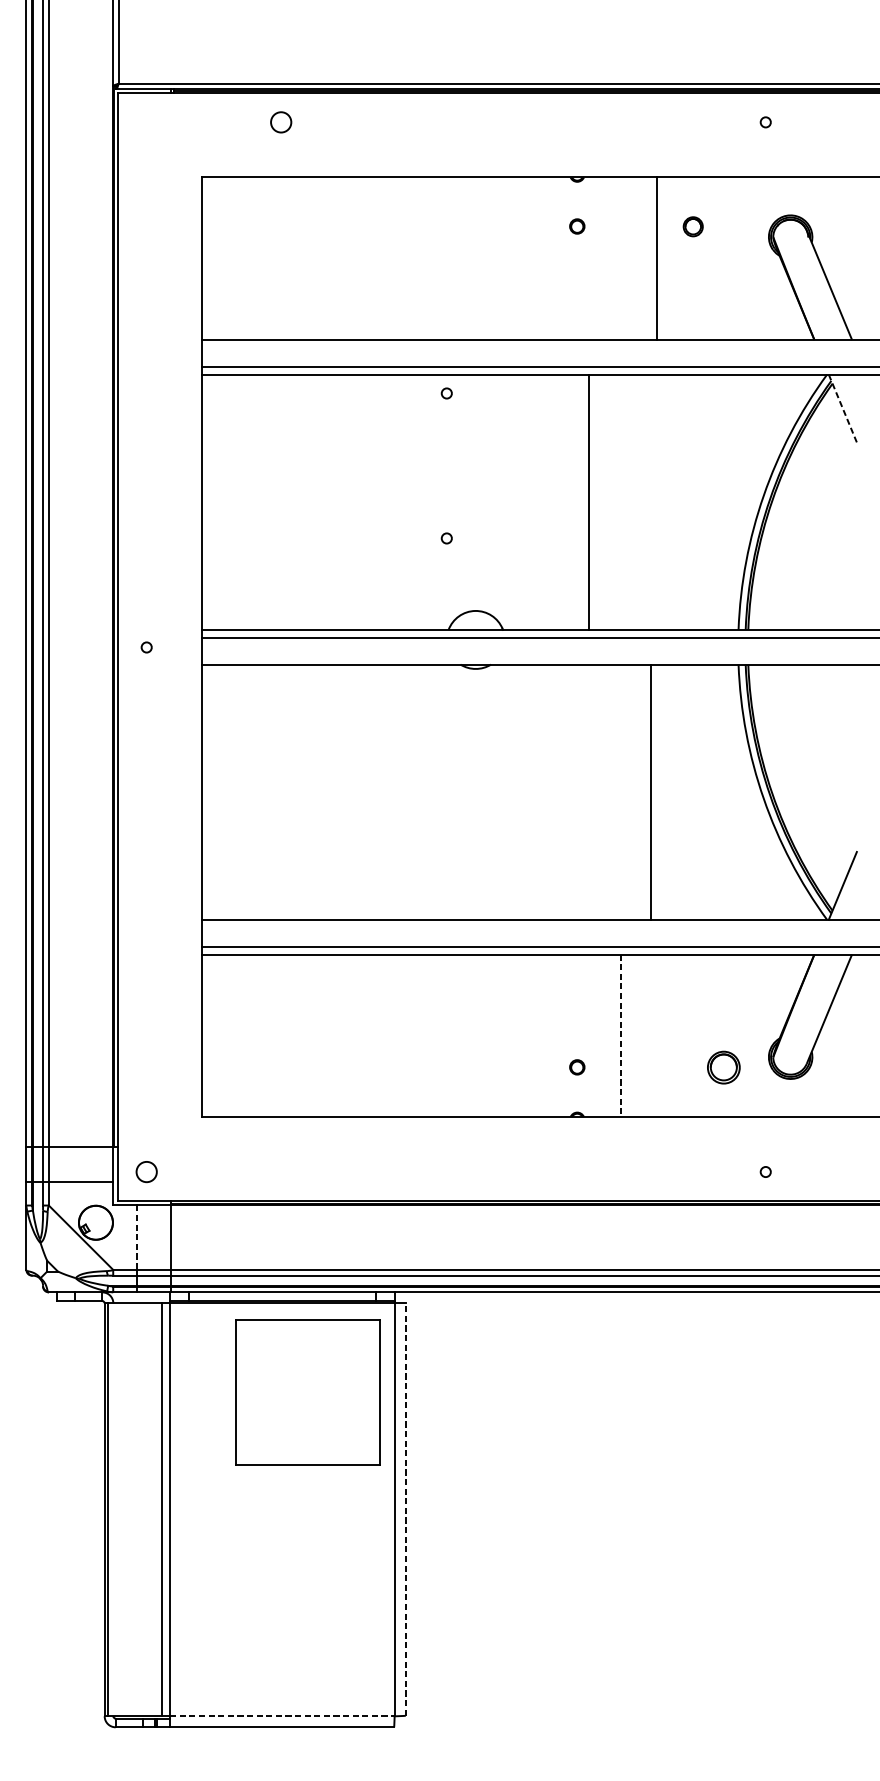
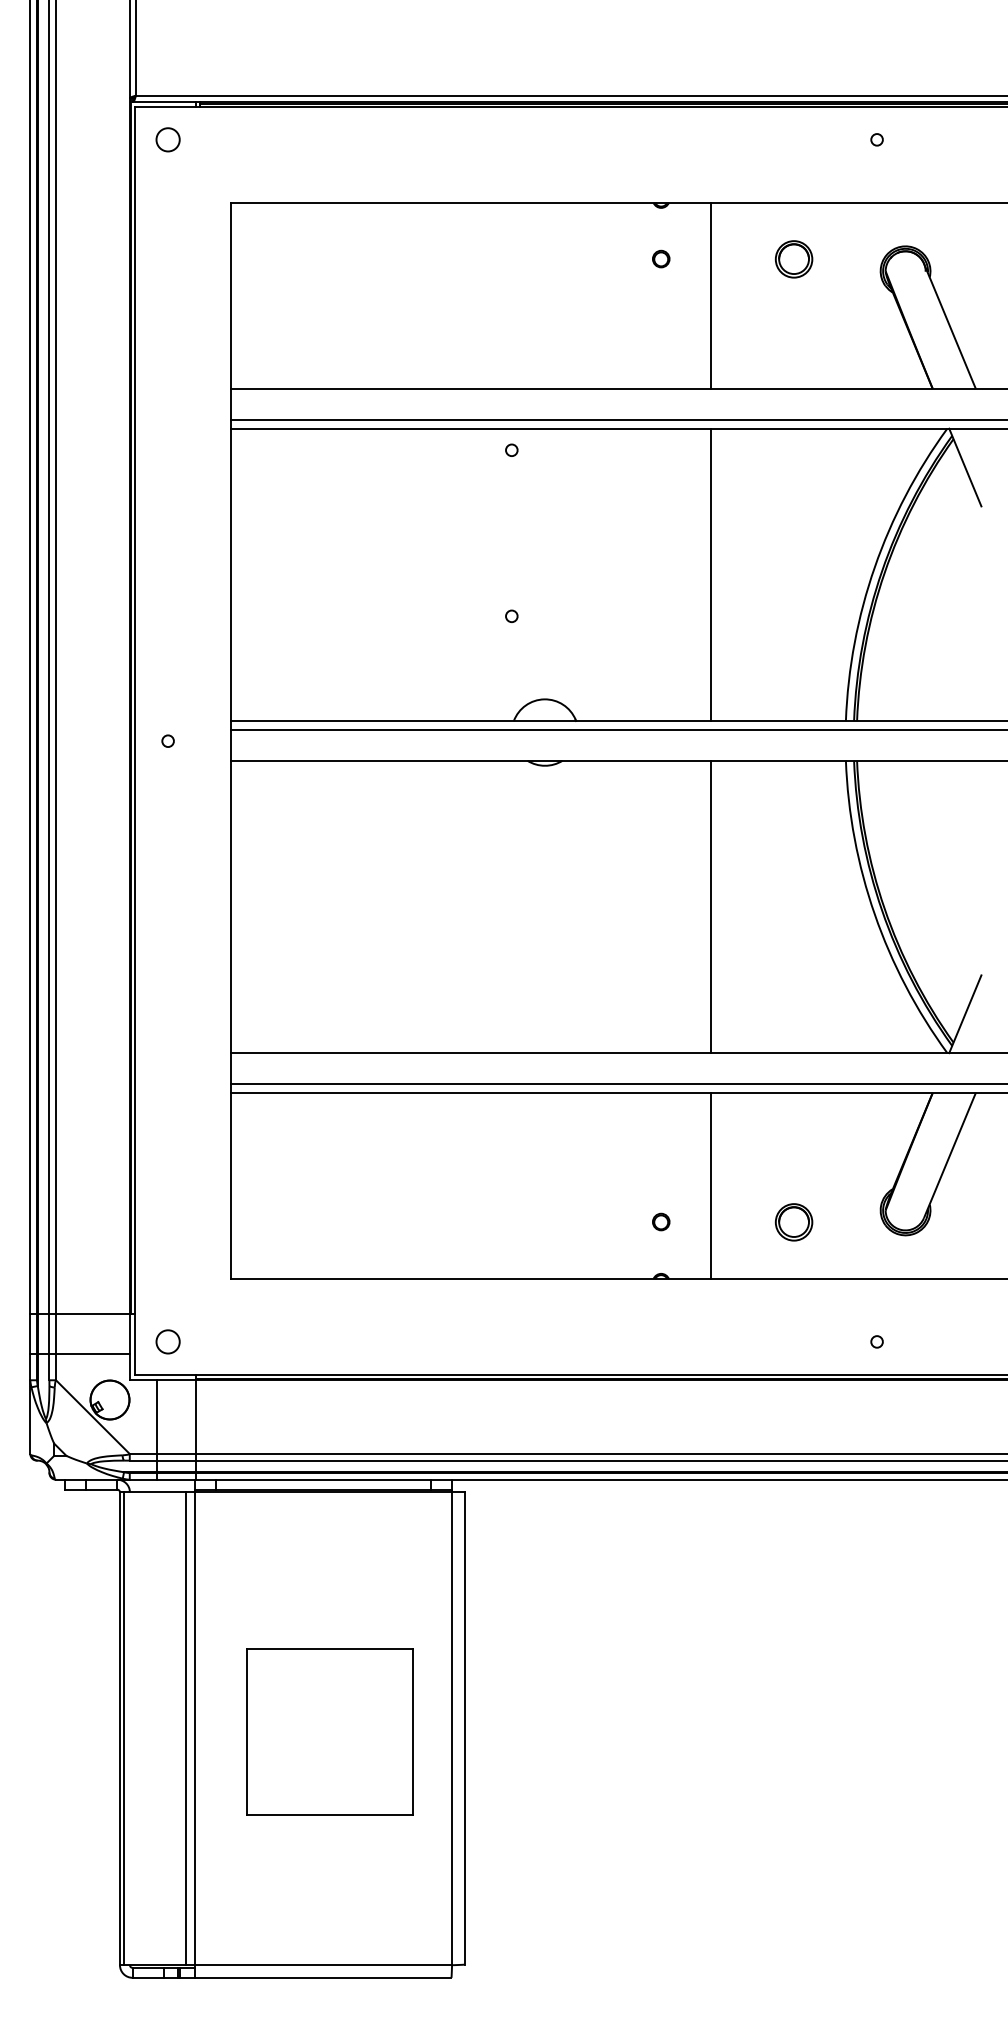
circle: (280, 122) -> (167, 139), moved
part: (692, 226) -> (793, 259), size x1.67
line: (656, 258) -> (711, 295), moved
line: (842, 409) -> (965, 468), dashed -> solid
line: (588, 501) -> (711, 574), moved
line: (651, 791) -> (711, 906), moved
line: (621, 1035) -> (711, 1185), dashed -> solid
part: (723, 1067) -> (793, 1222), moved
line: (136, 1238) -> (156, 1417), dashed -> solid
part: (307, 1391) -> (329, 1731), moved
line: (405, 1508) -> (464, 1727), dashed -> solid
line: (282, 1716) -> (323, 1965), dashed -> solid

